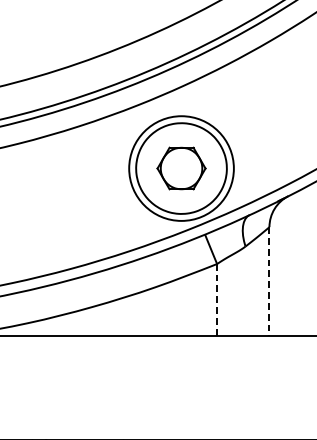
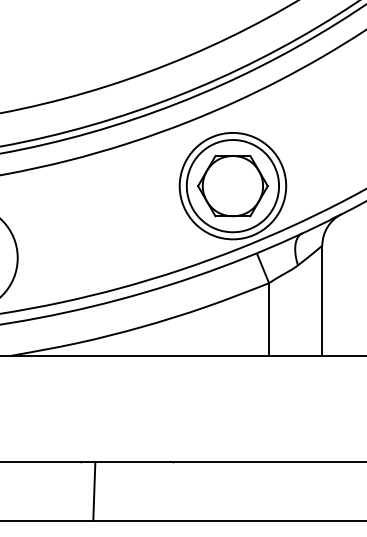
part: (181, 167) -> (232, 185), size x1.43
line: (269, 282) -> (322, 301), dashed -> solid
line: (217, 299) -> (269, 319), dashed -> solid

